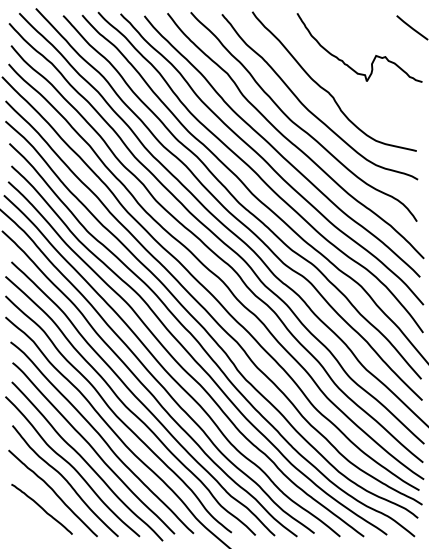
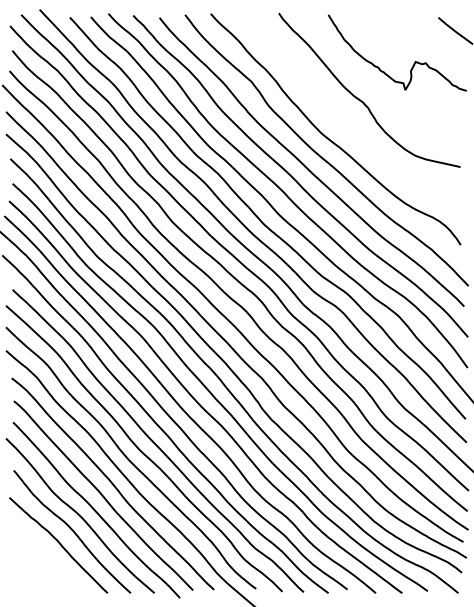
curve: (308, 108) -> (340, 120), removed
curve: (42, 508) -> (46, 562), removed

